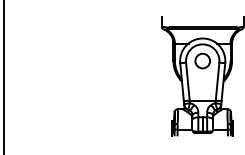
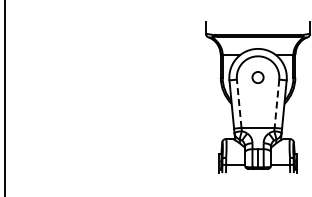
circle: (202, 60) -> (257, 77), size x0.6
line: (188, 81) -> (239, 103), solid -> dashed
line: (217, 82) -> (276, 104), solid -> dashed

